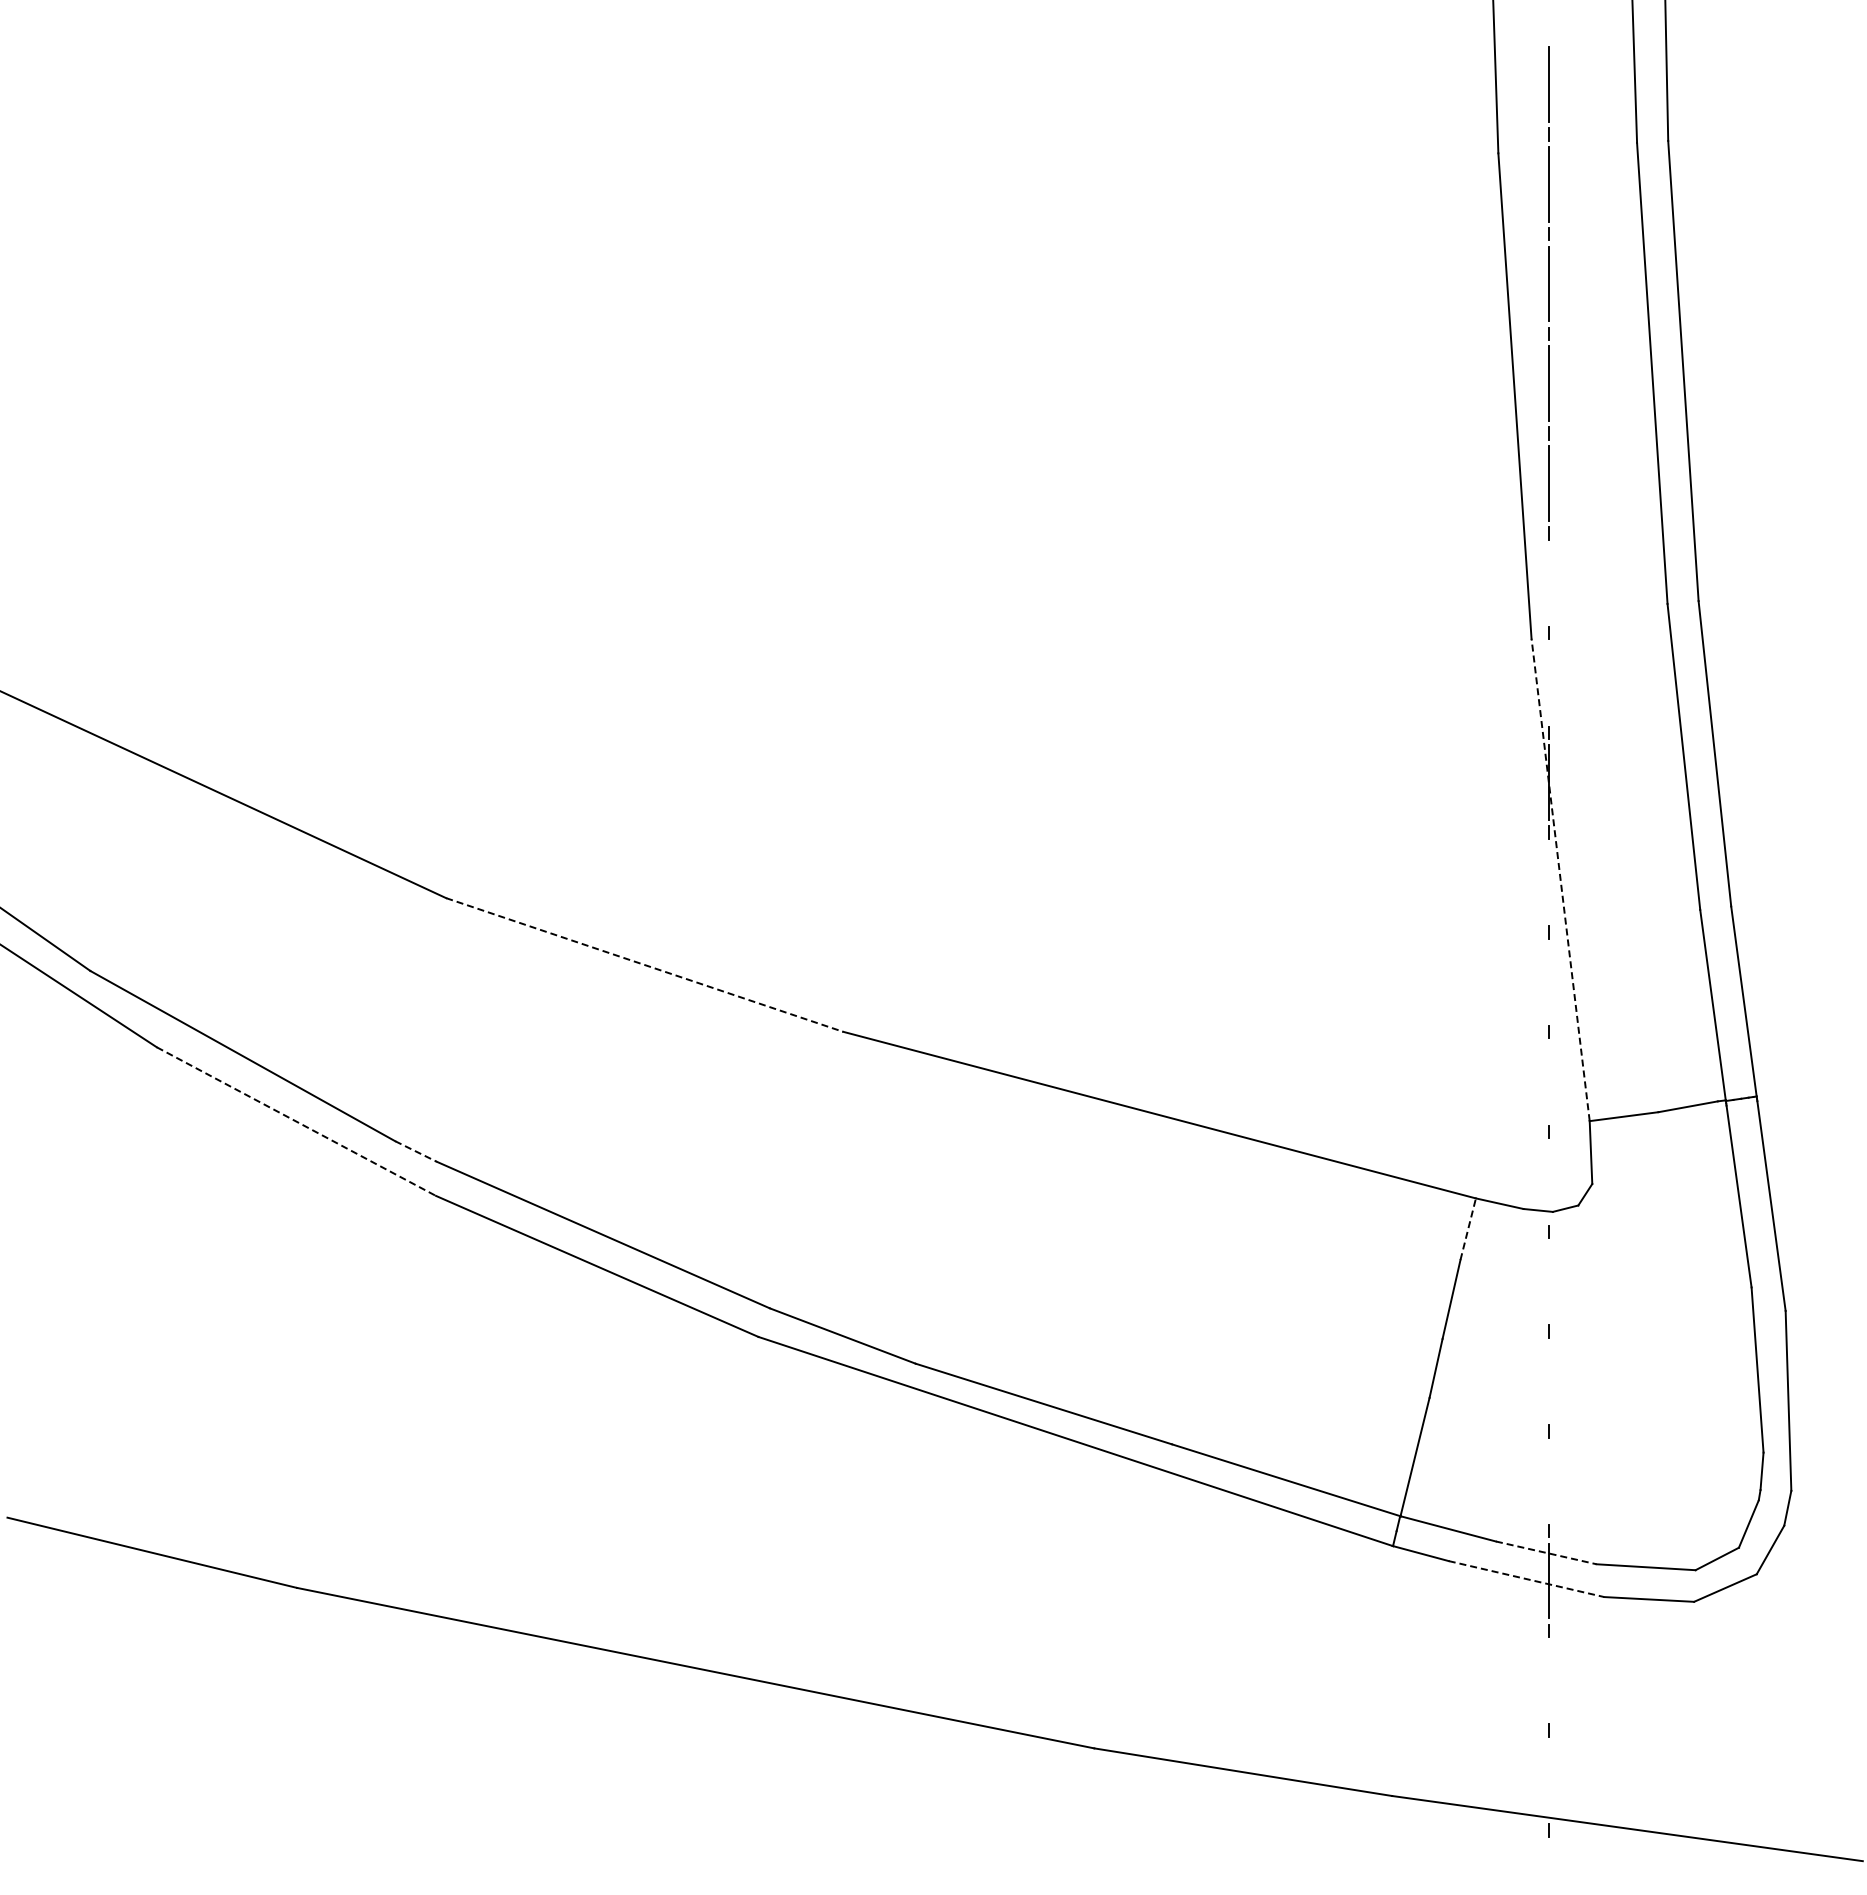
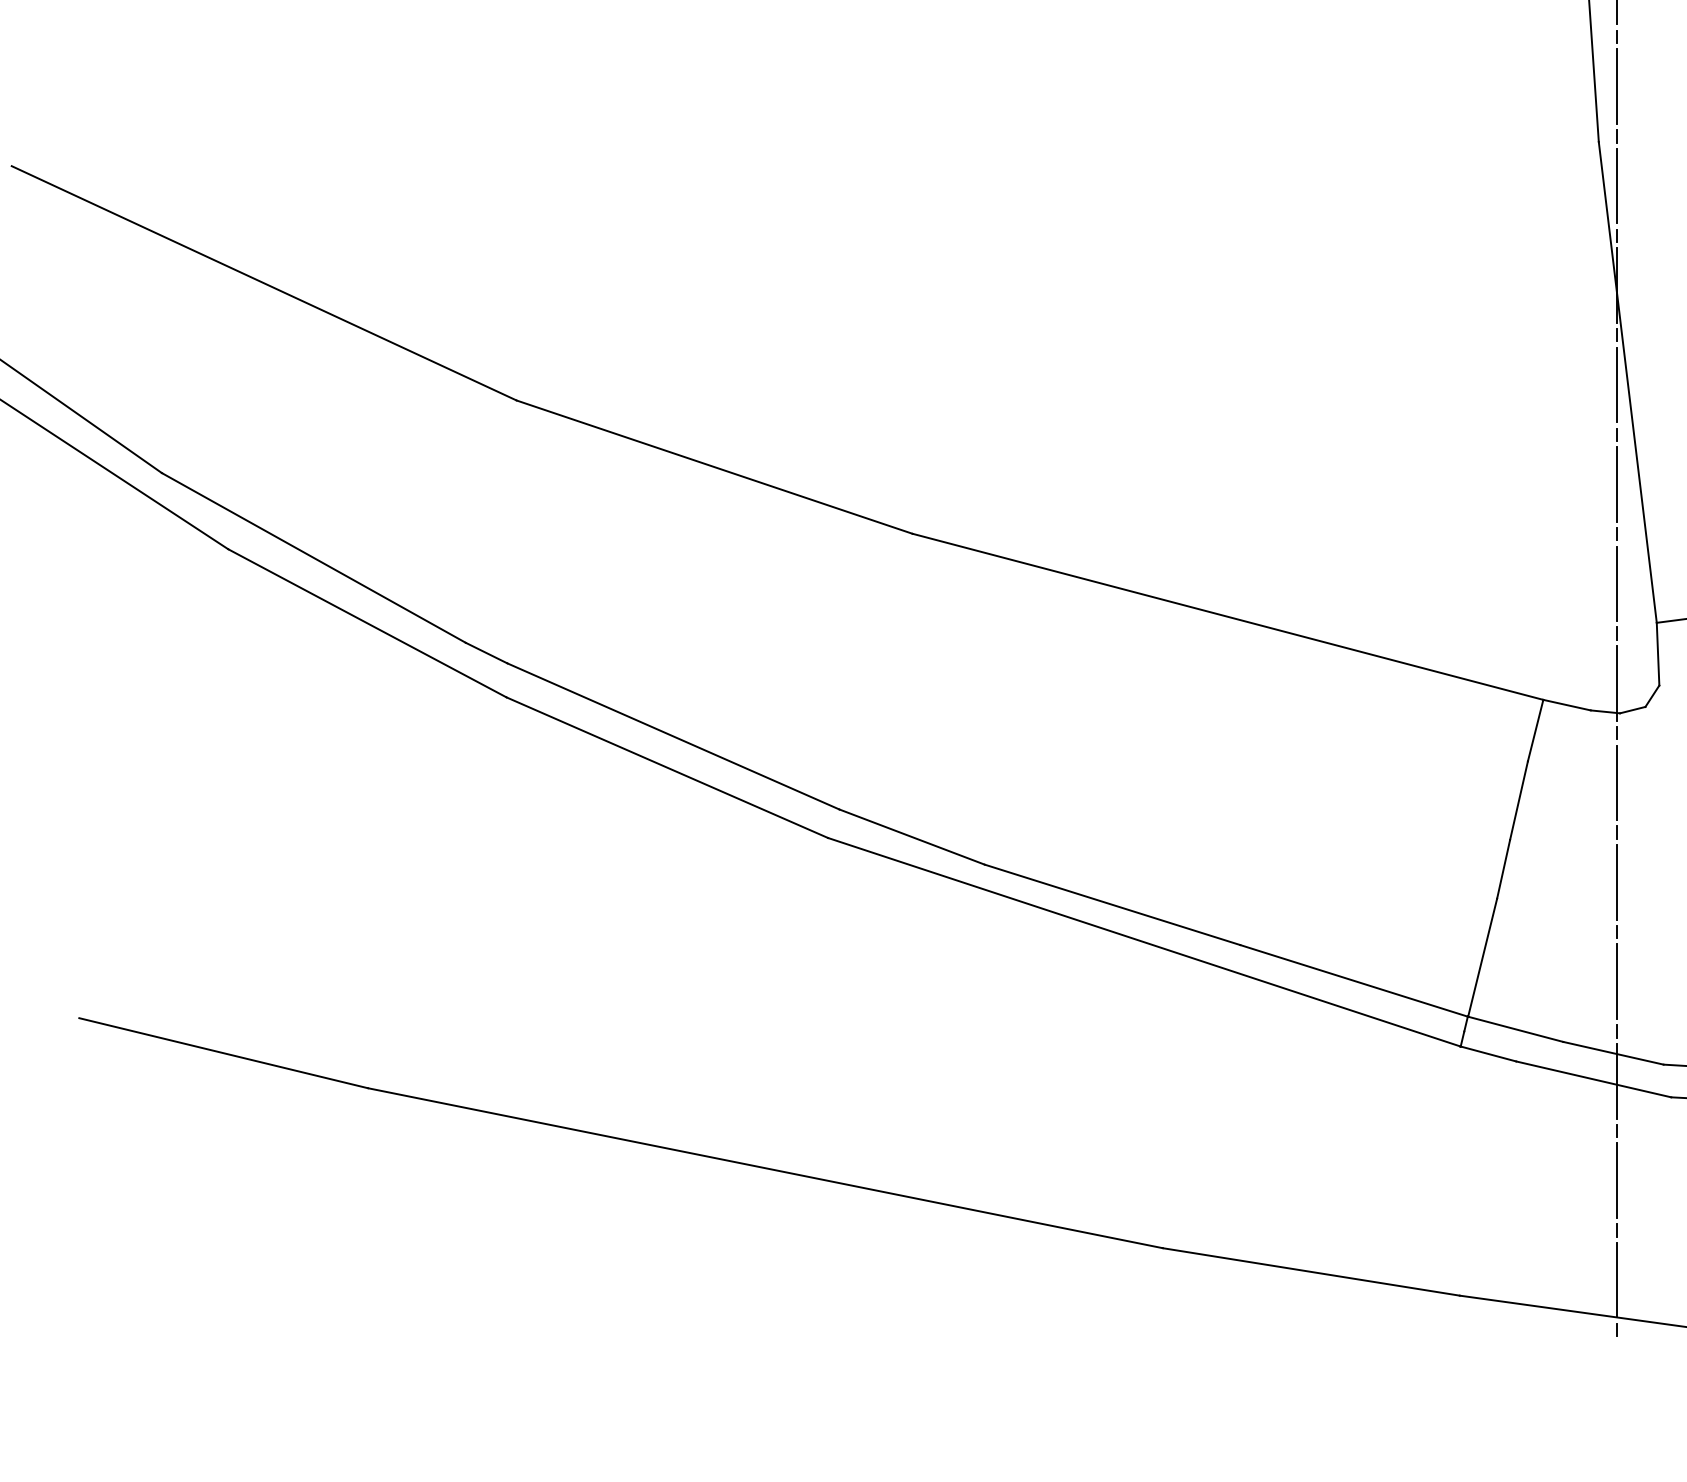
line: (1549, 582) -> (1616, 85), added
line: (1549, 682) -> (1616, 185), added
line: (1560, 879) -> (1627, 381), dashed -> solid
line: (1549, 882) -> (1616, 384), added
line: (645, 965) -> (715, 467), dashed -> solid
line: (1549, 981) -> (1616, 483), added
line: (1549, 1081) -> (1616, 583), added
line: (296, 1121) -> (367, 623), dashed -> solid
line: (416, 1151) -> (487, 653), dashed -> solid
line: (1549, 1181) -> (1616, 683), added
line: (1468, 1229) -> (1535, 730), dashed -> solid
line: (1549, 1281) -> (1616, 782), added
line: (1549, 1381) -> (1616, 882), added
line: (1549, 1480) -> (1616, 981), added
line: (1546, 1552) -> (1613, 1052), dashed -> solid
line: (1526, 1579) -> (1593, 1079), dashed -> solid
line: (1549, 1680) -> (1616, 1180), added
line: (1549, 1780) -> (1616, 1280), added

